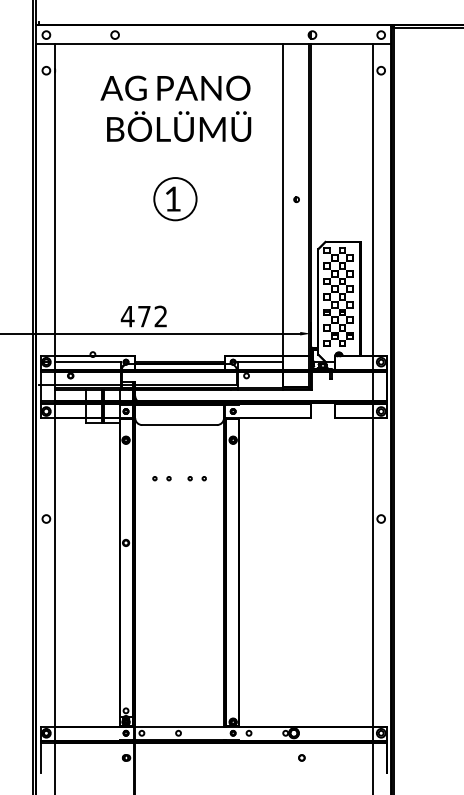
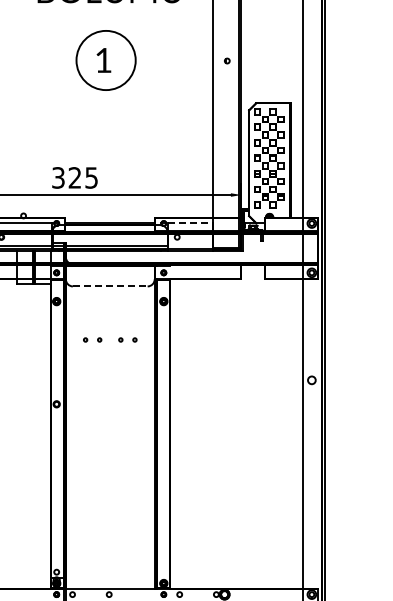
circle: (175, 199) -> (106, 60), size x1.4
text: (143, 316) -> (74, 177), 472 -> 325
line: (260, 361) -> (191, 222), solid -> dashed
line: (180, 425) -> (111, 286), solid -> dashed

